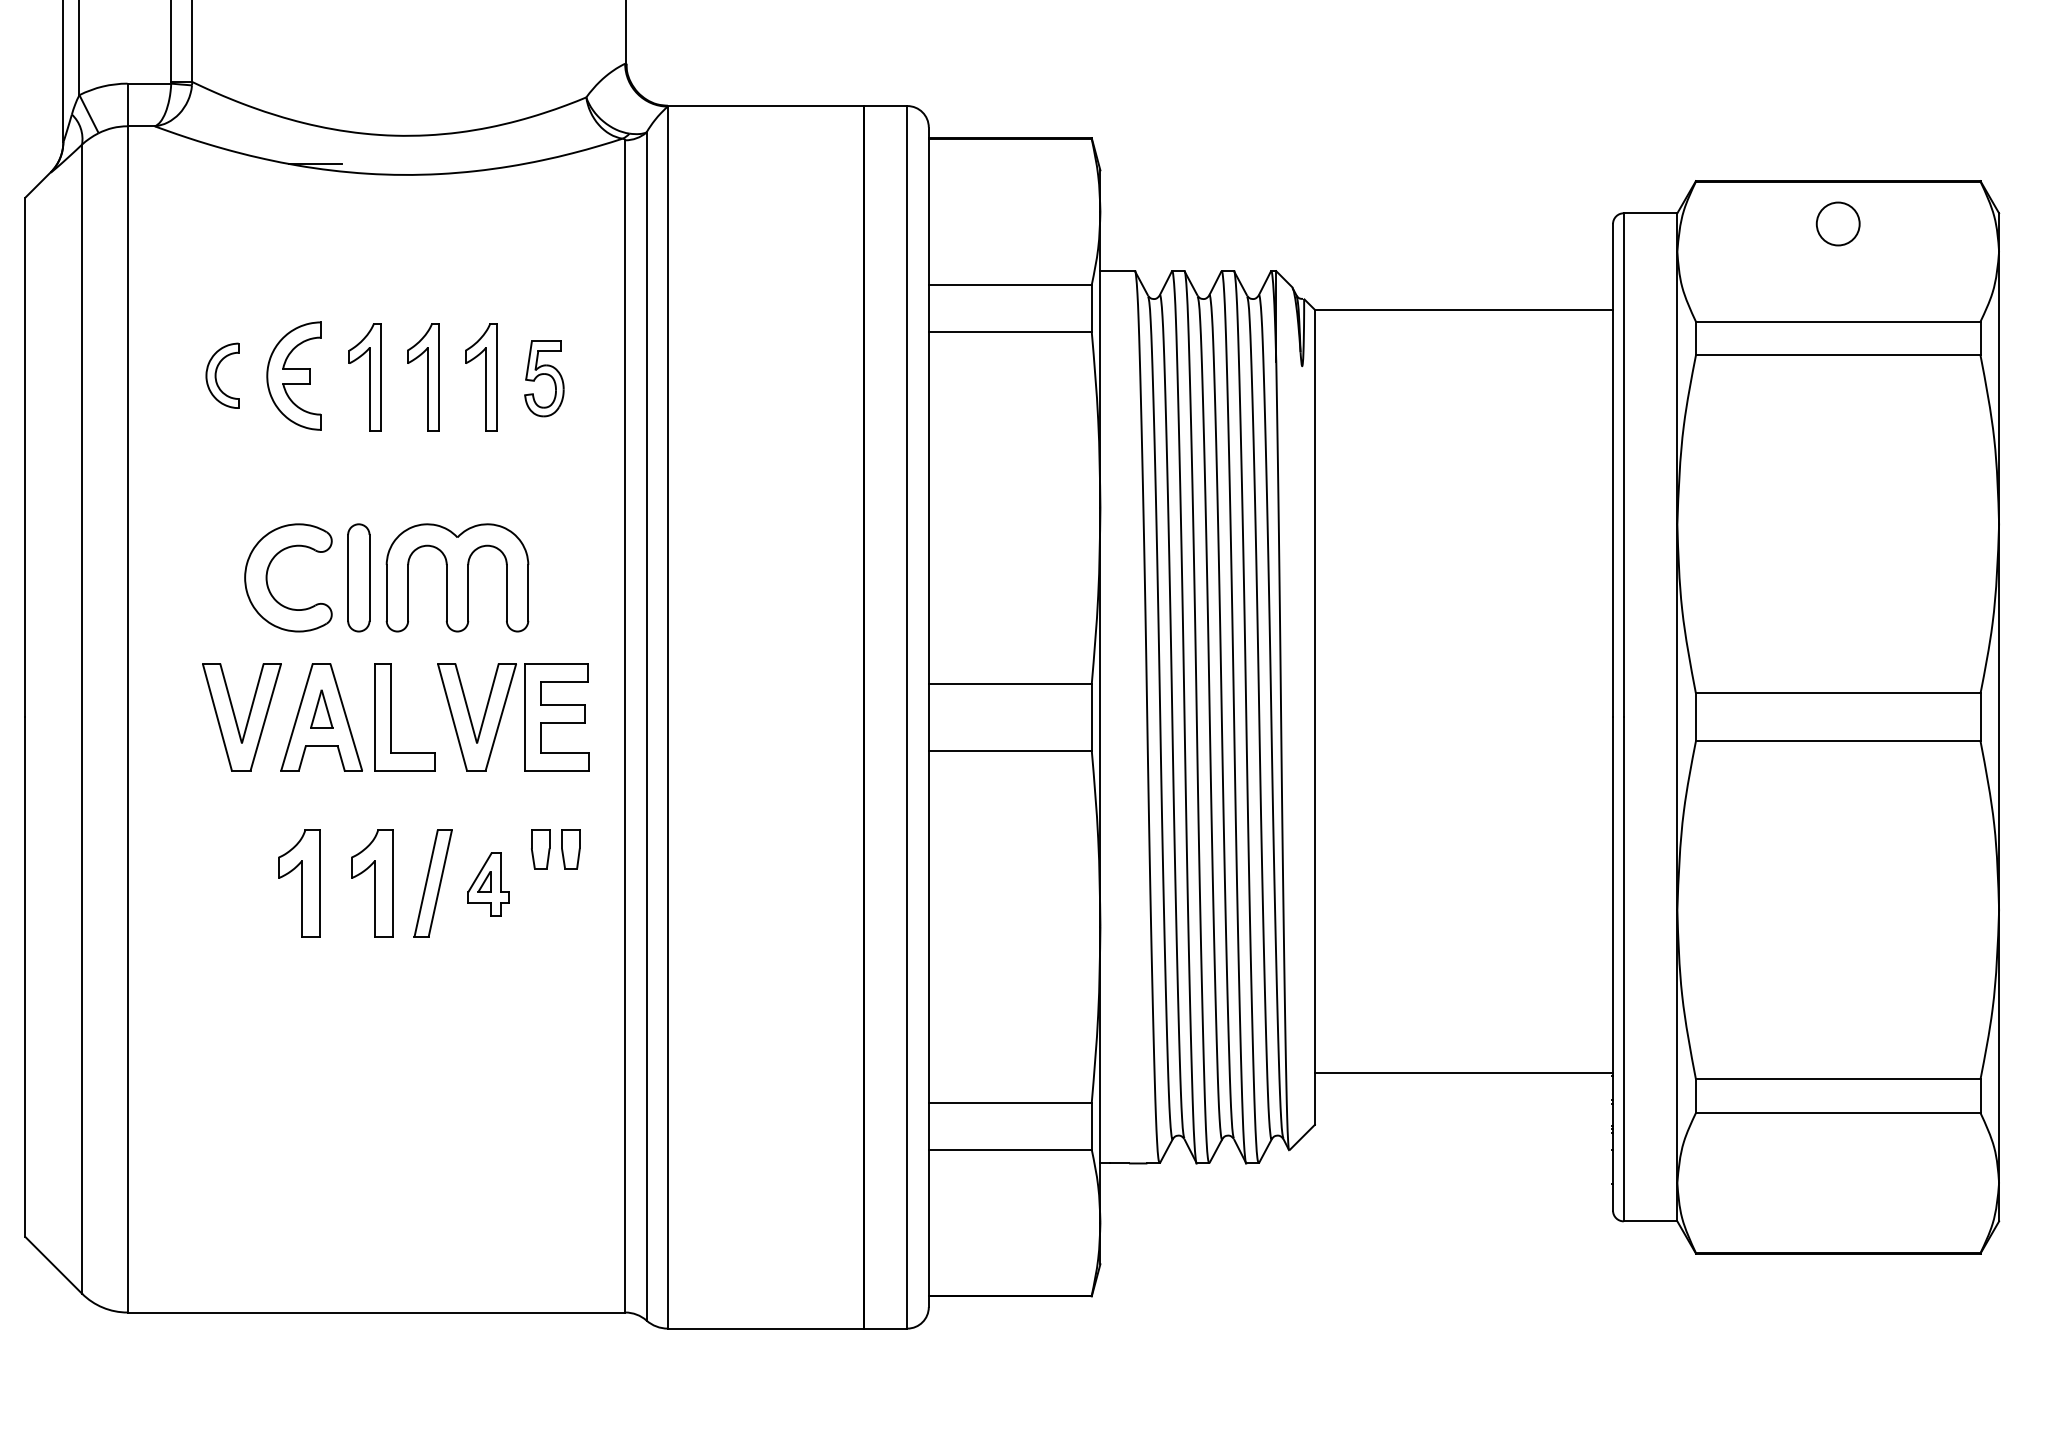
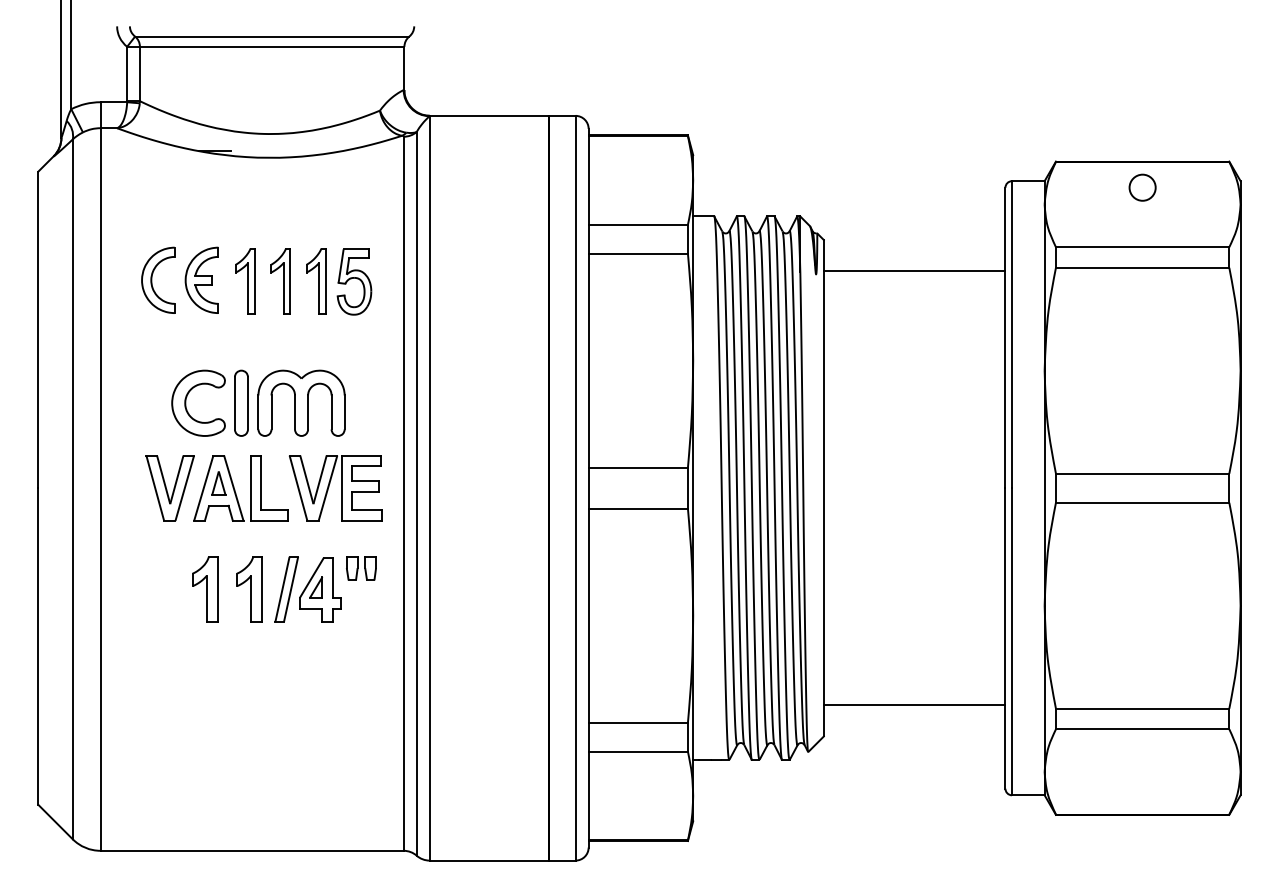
line: (1463, 310) -> (914, 271), moved
part: (222, 374) -> (158, 279), size x1.67
part: (544, 377) -> (354, 281), size x1.43
part: (488, 883) -> (320, 589), size x1.67

